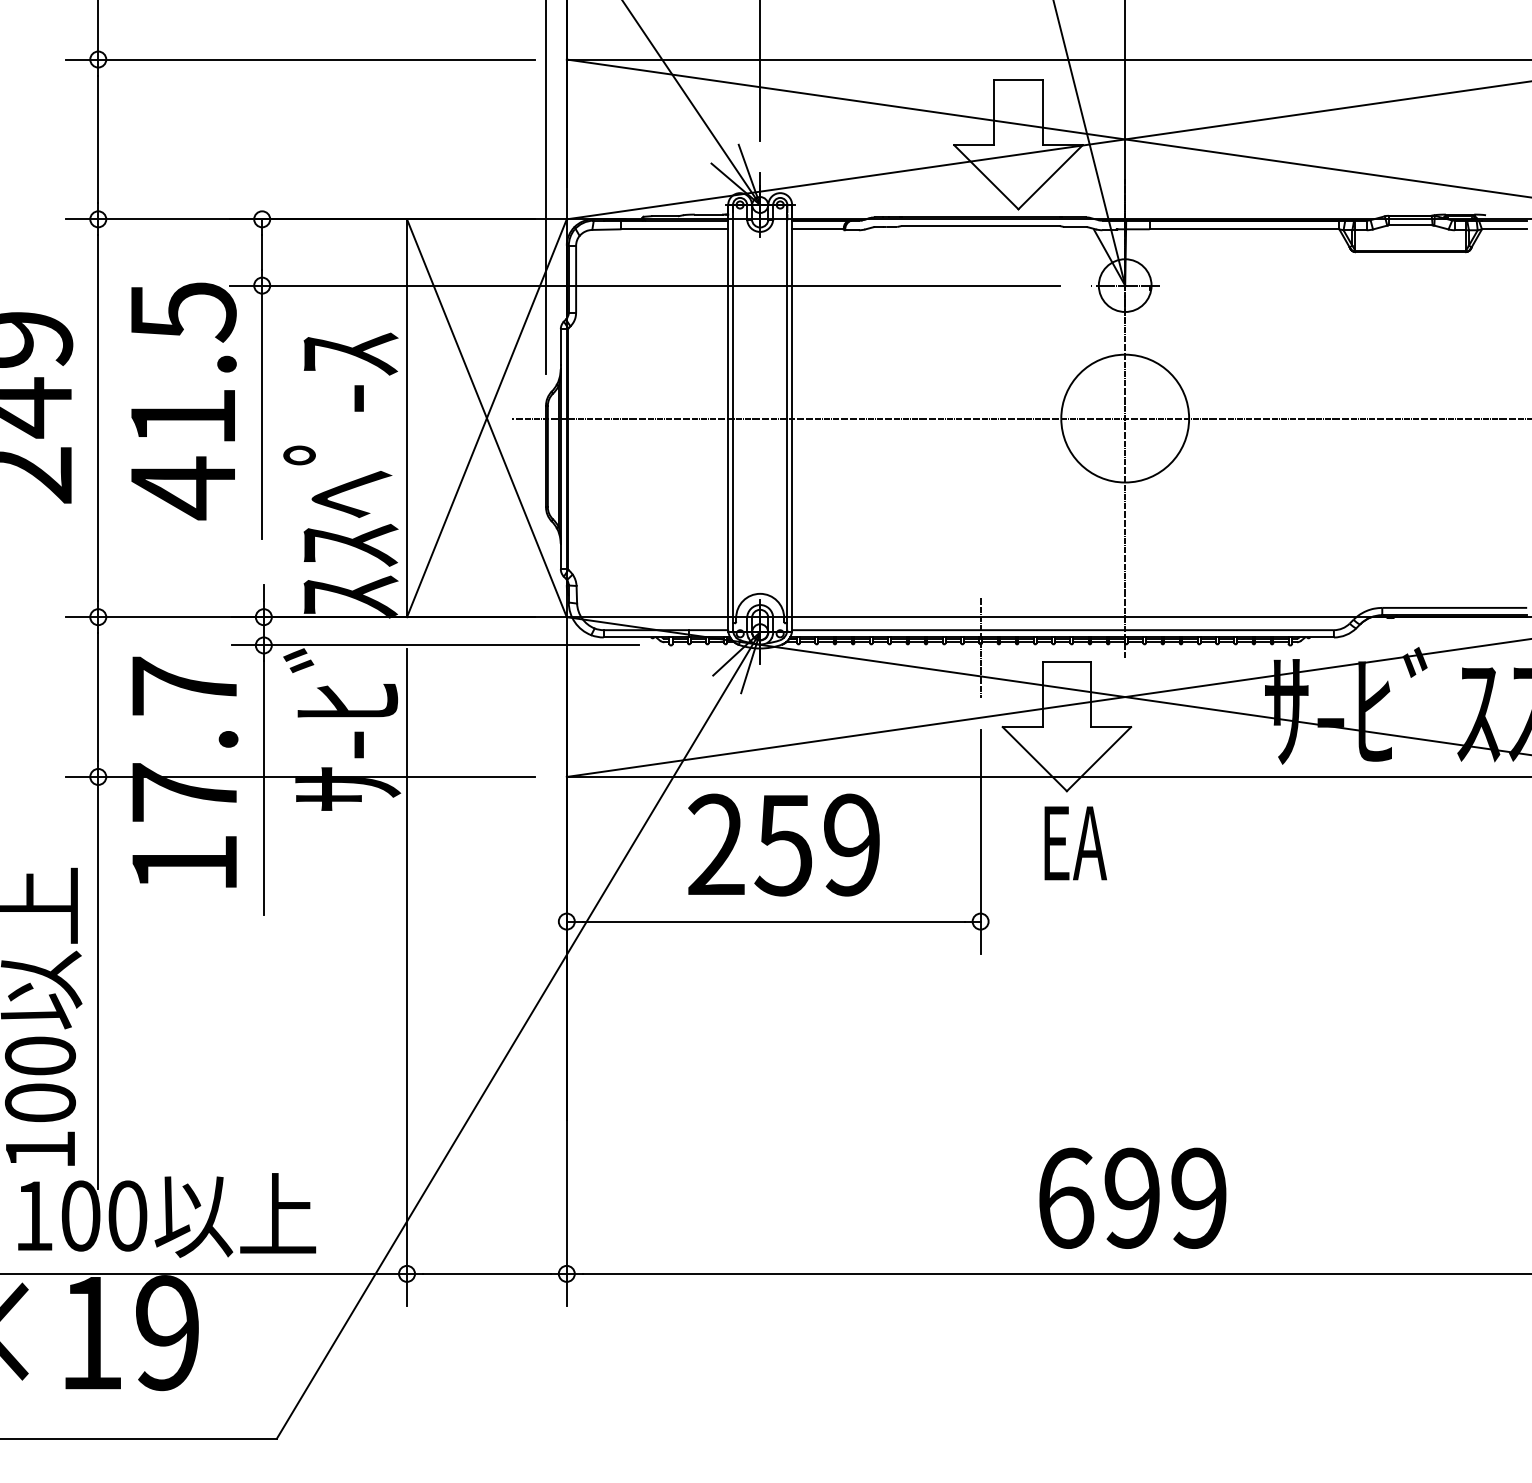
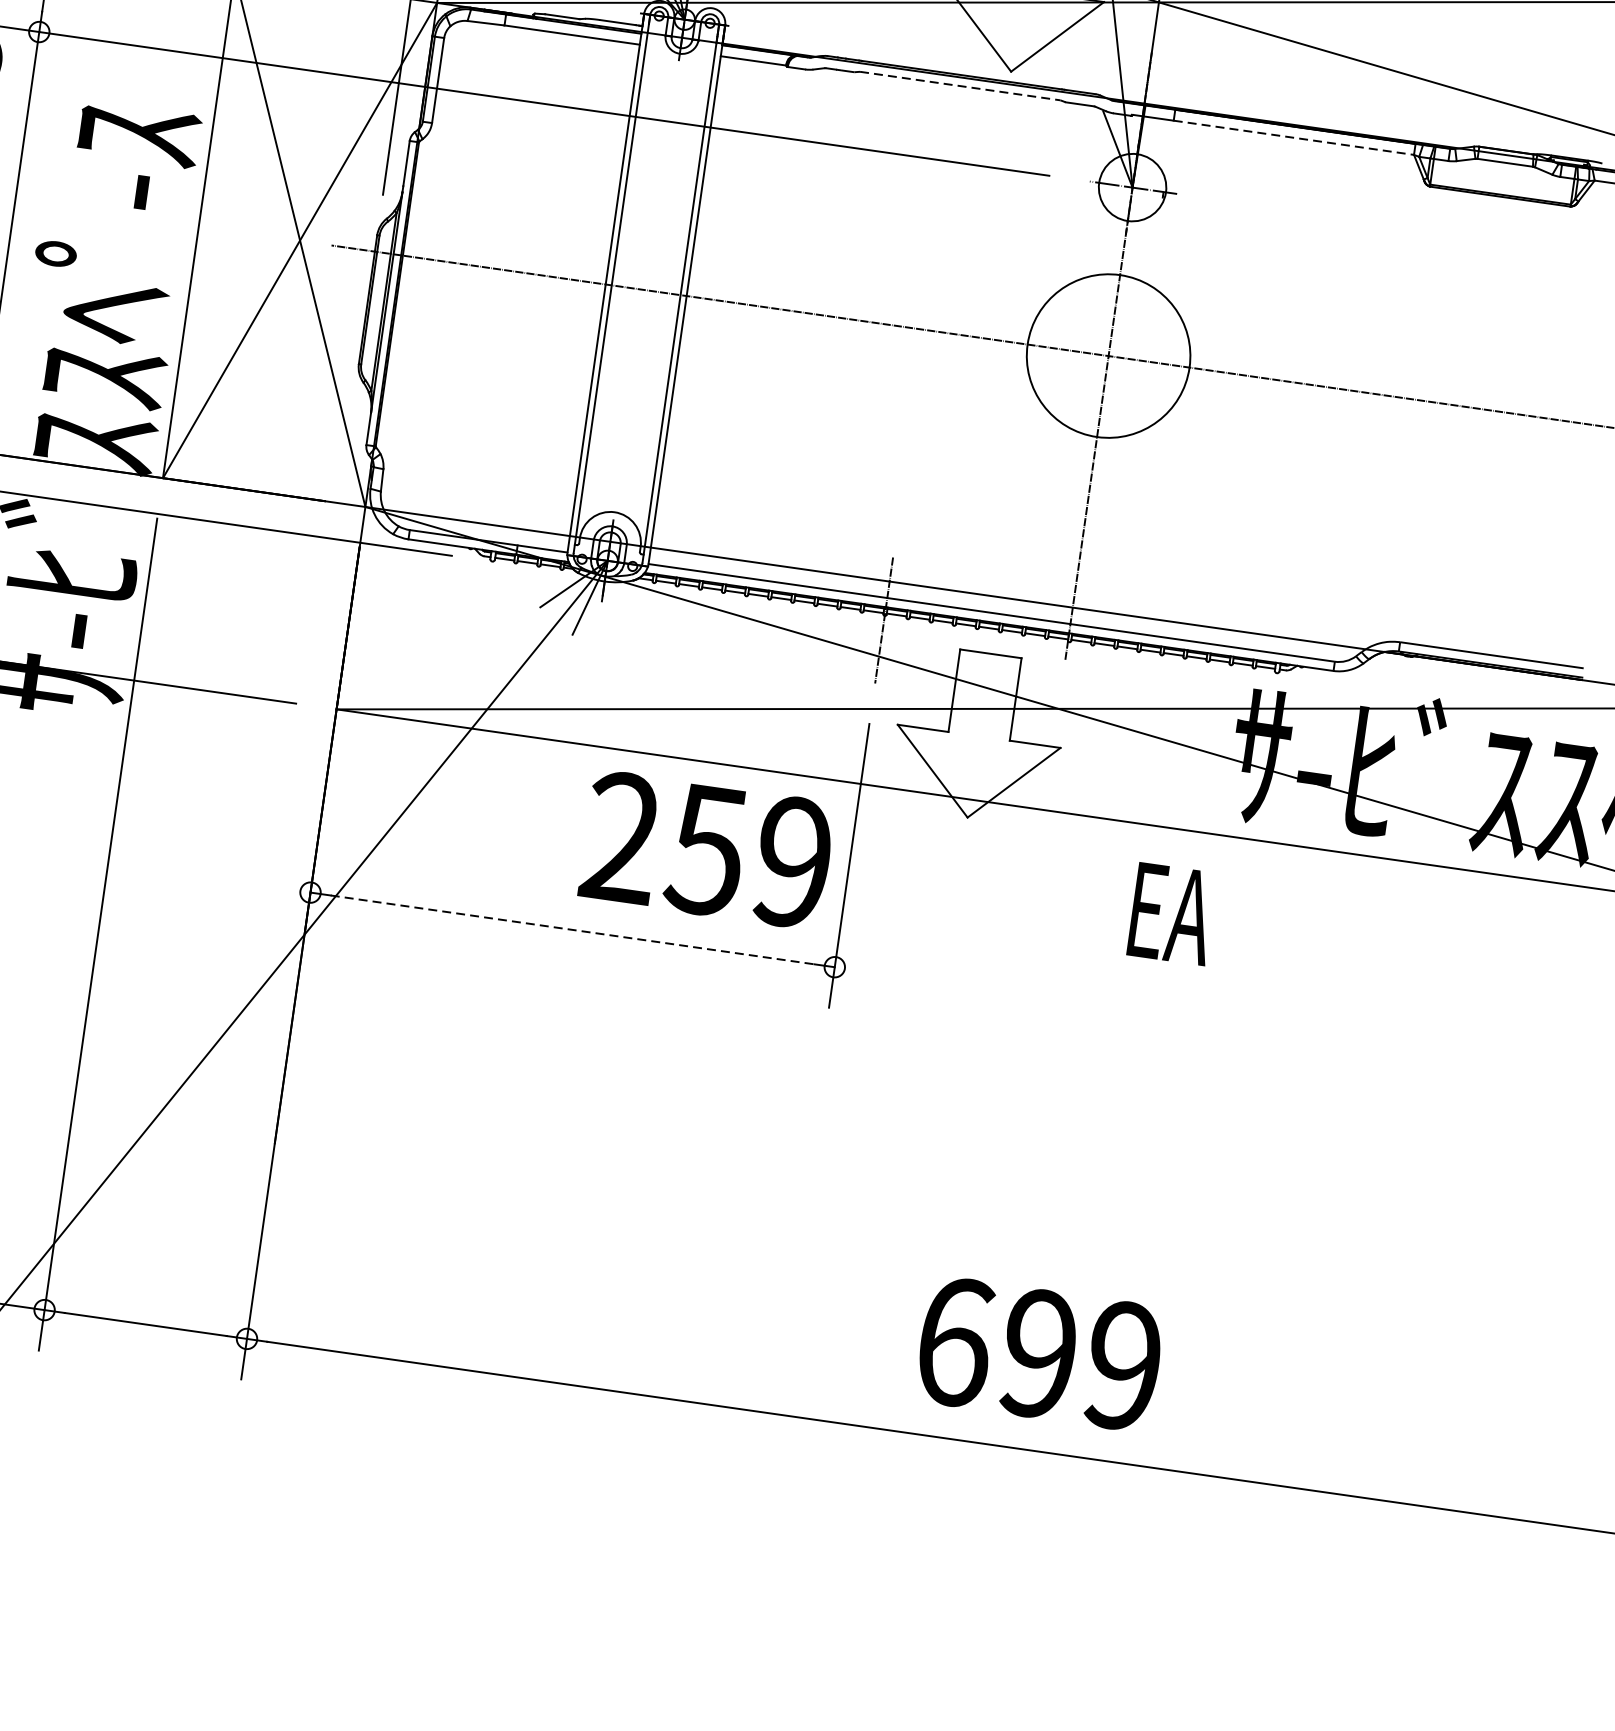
line: (981, 226) -> (961, 86), solid -> dashed
line: (1244, 229) -> (1293, 138), solid -> dashed
text: (1075, 843) -> (1171, 914), moved
text: (783, 844) -> (706, 849), moved
line: (773, 921) -> (572, 929), solid -> dashed
text: (1132, 1197) -> (1039, 1352), moved

